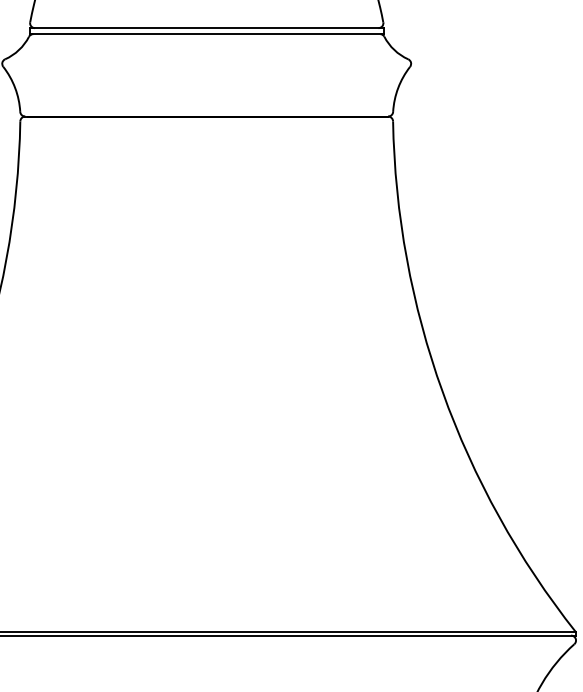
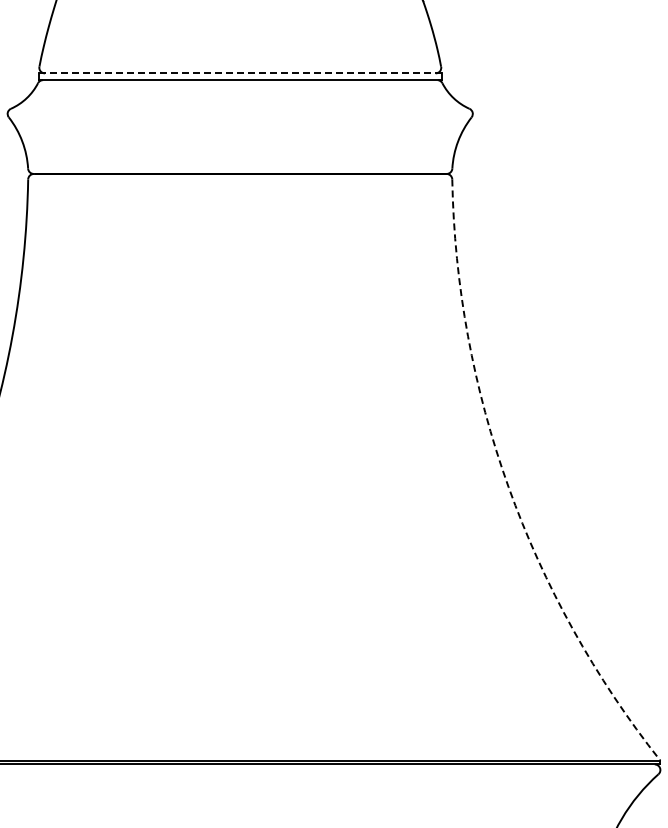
line: (206, 28) -> (240, 73), solid -> dashed
arc: (442, 392) -> (508, 487), solid -> dashed

